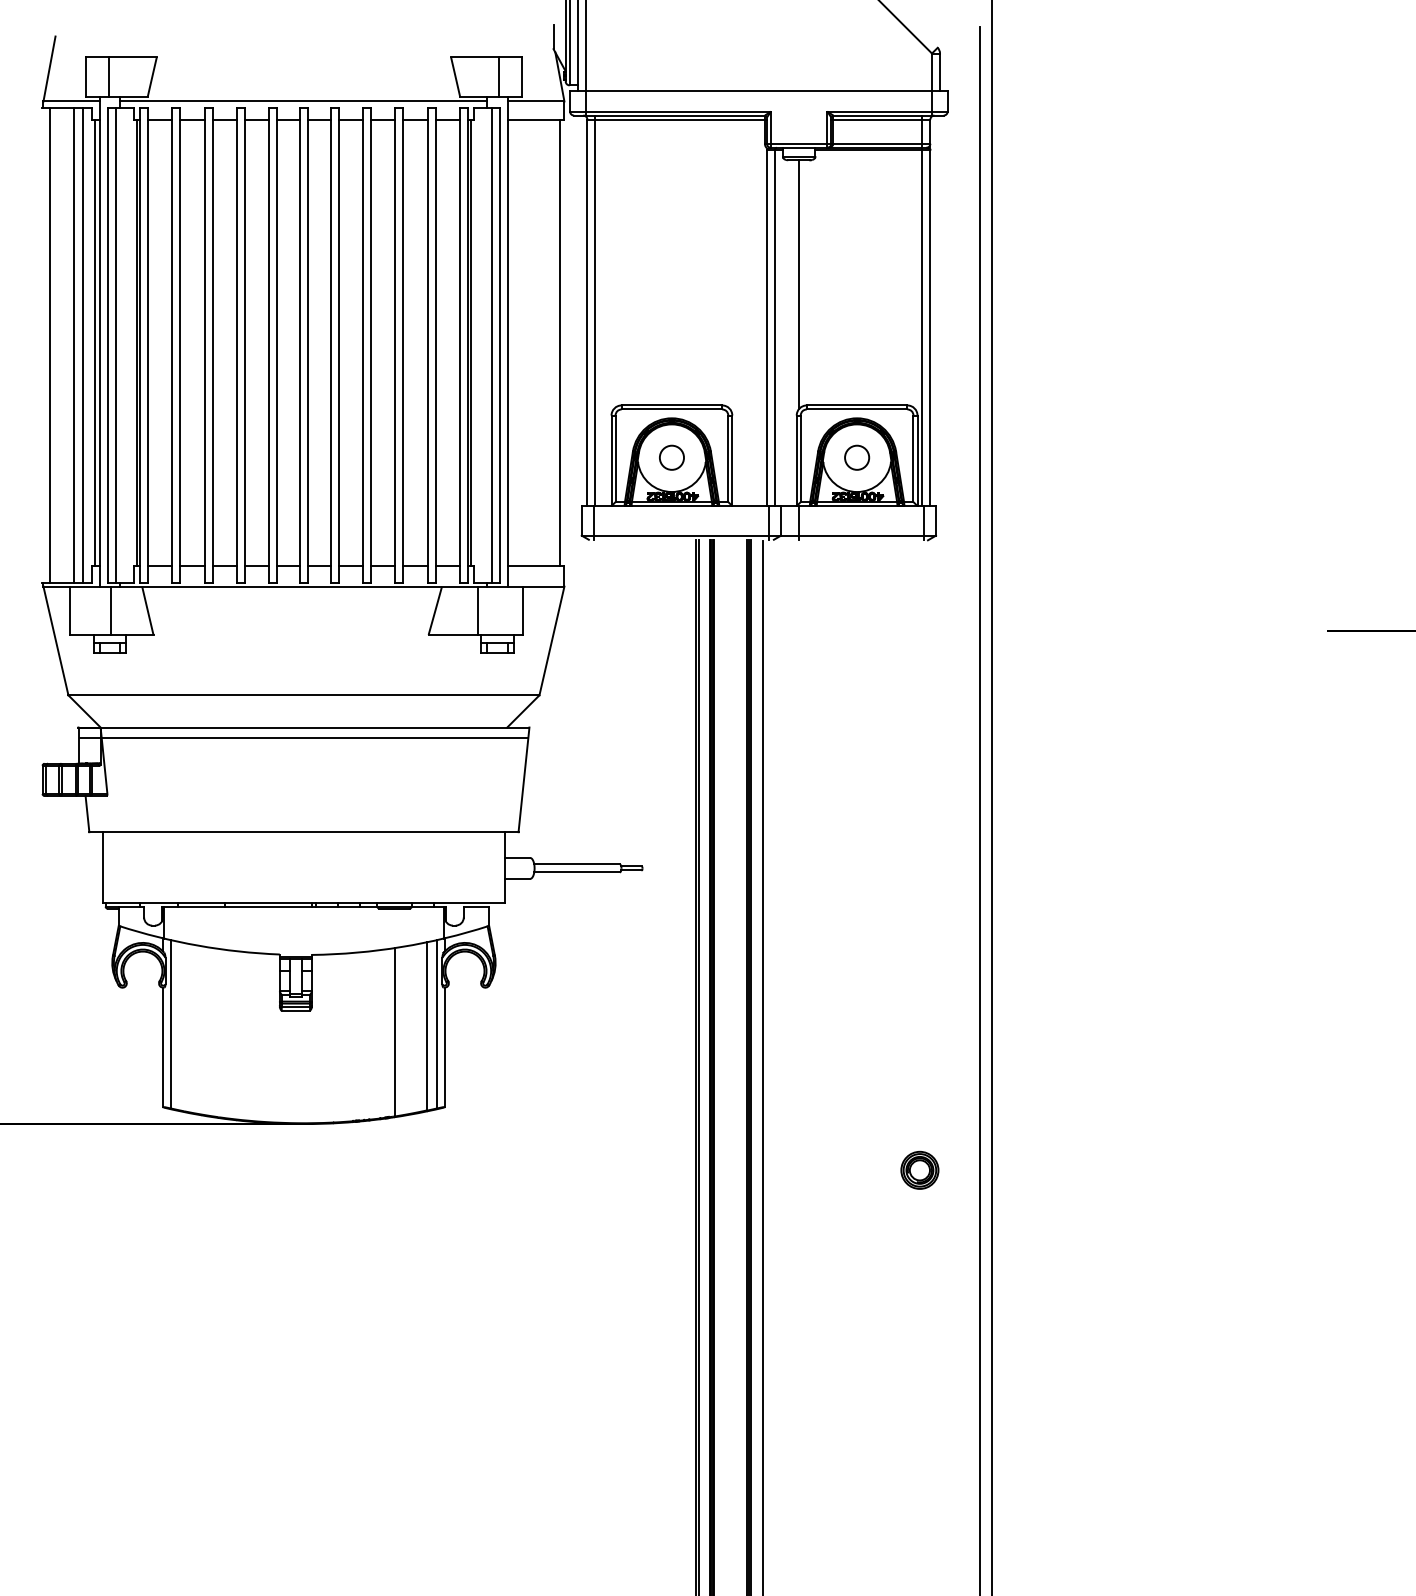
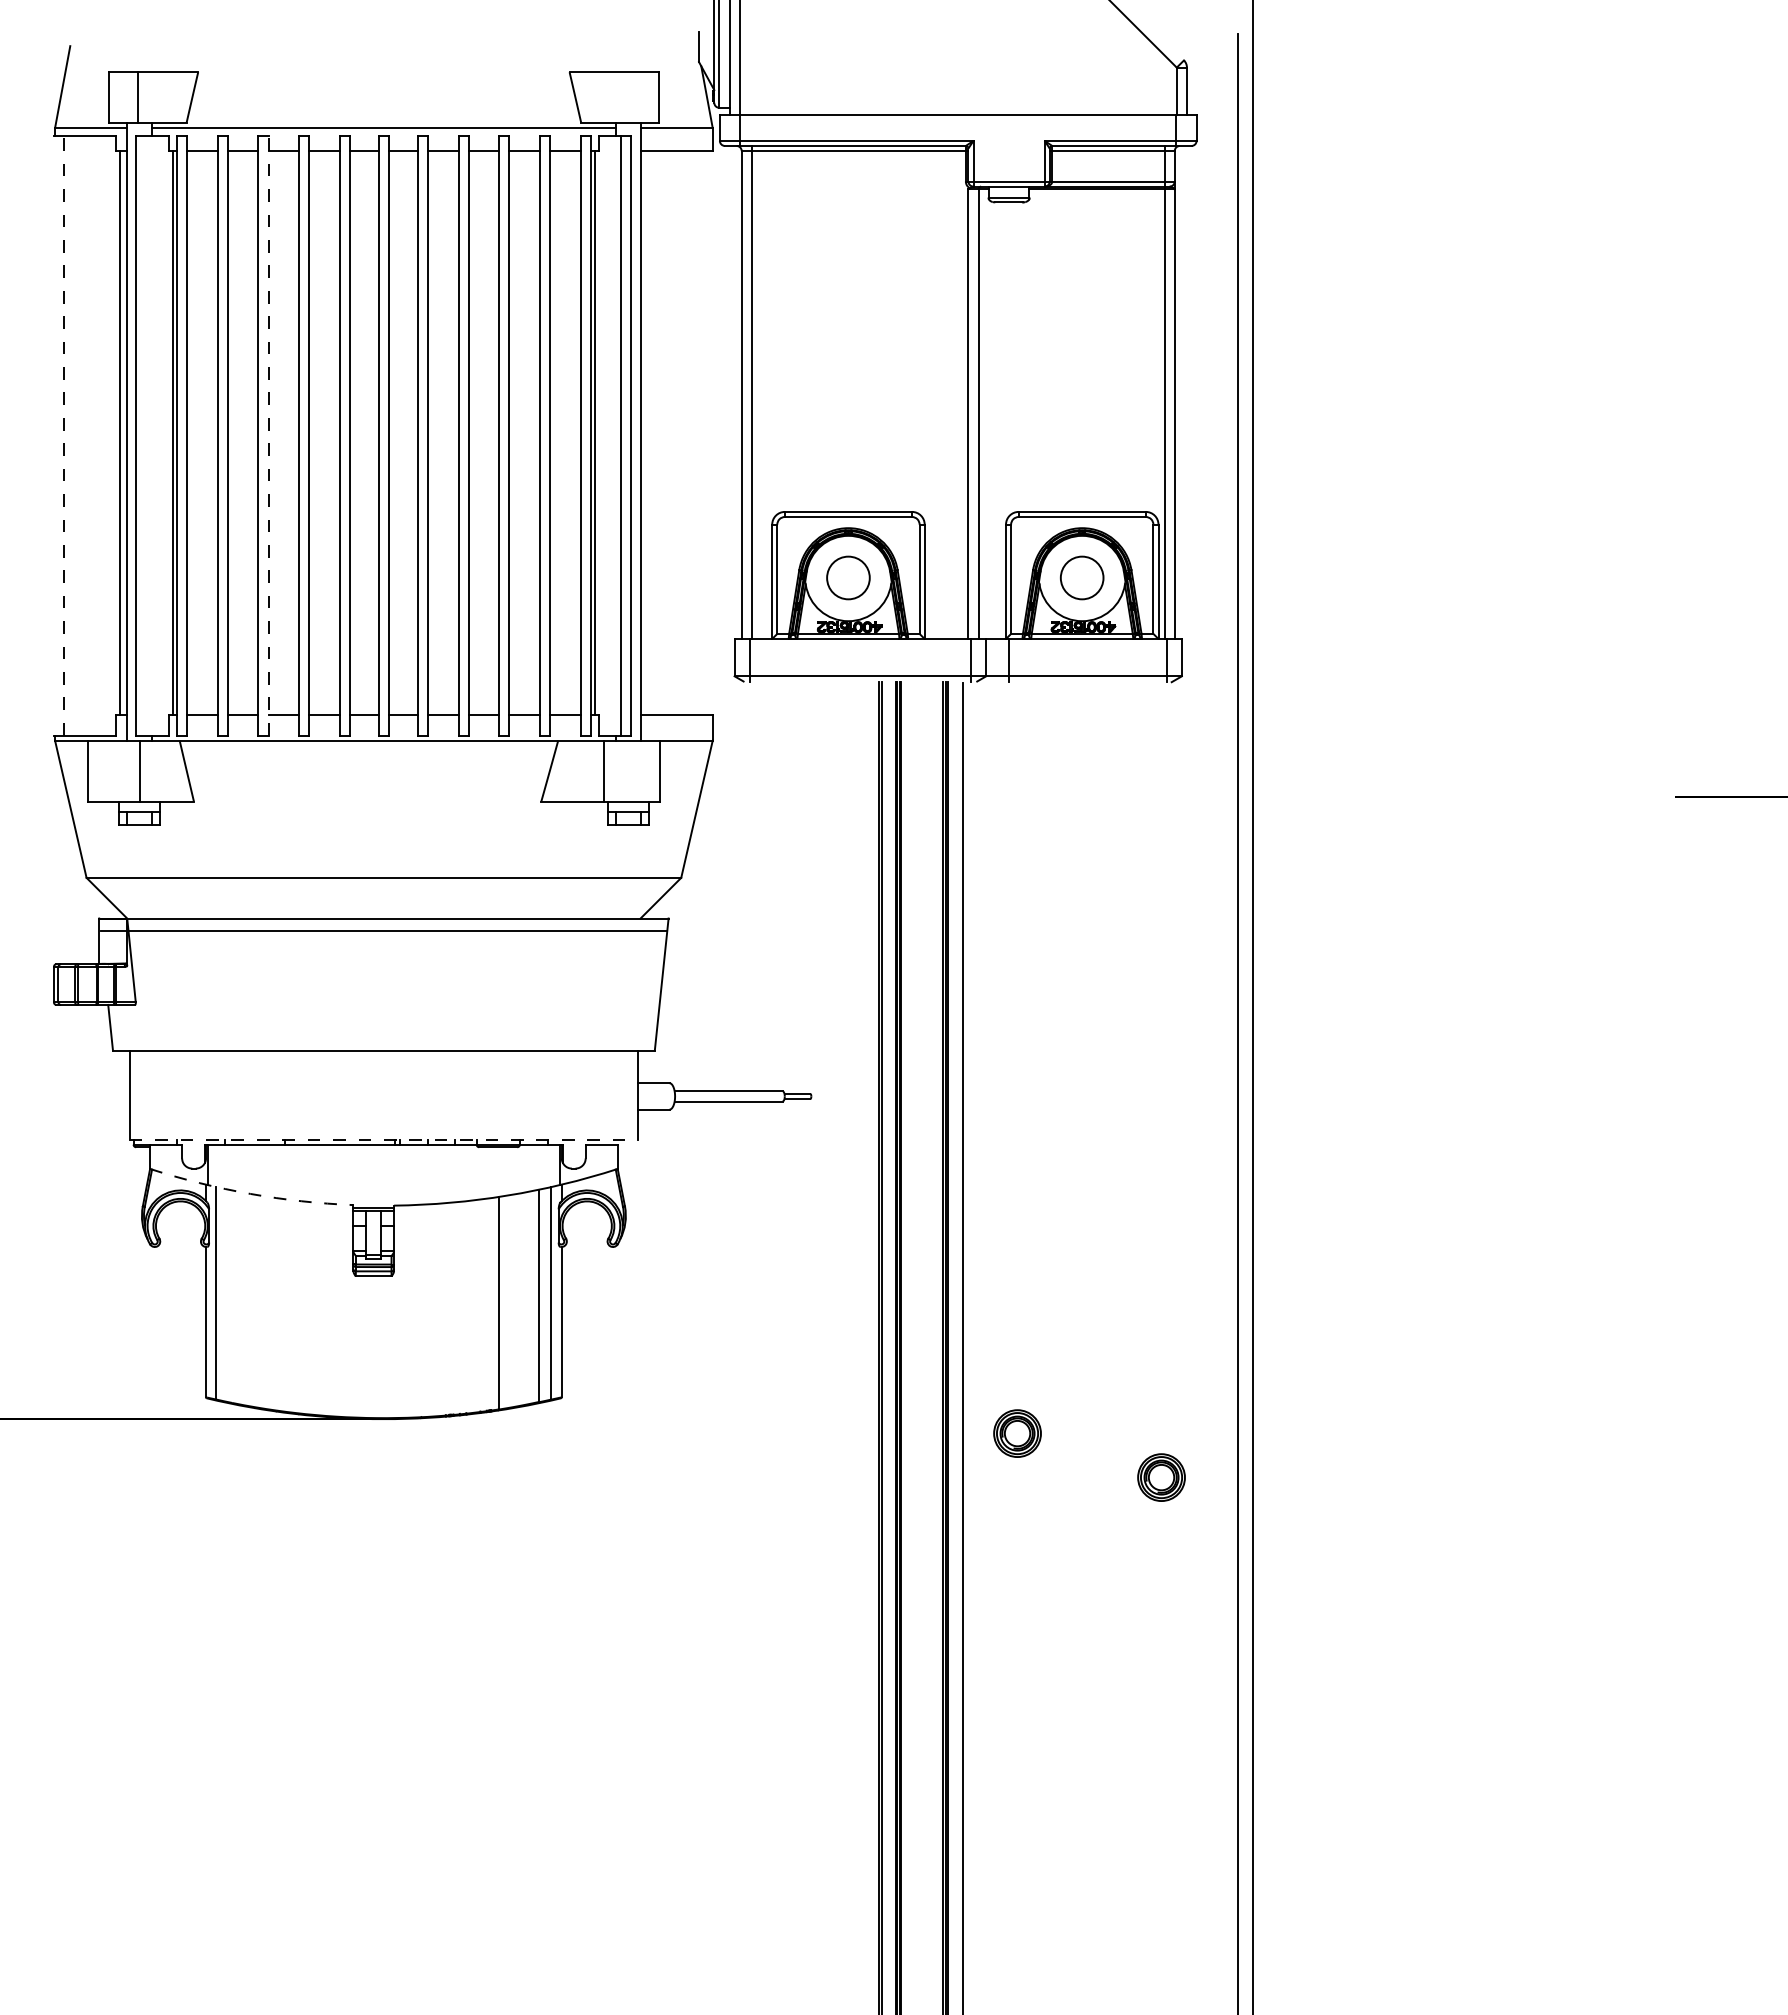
line: (499, 77) -> (630, 97), removed
line: (799, 284) -> (1009, 359), removed
line: (559, 343) -> (706, 433), removed
line: (50, 344) -> (63, 435), solid -> dashed
line: (74, 344) -> (94, 435), removed
line: (82, 344) -> (104, 435), removed
line: (115, 344) -> (146, 435), removed
line: (212, 344) -> (268, 435), solid -> dashed
circle: (671, 457) -> (848, 577), size x1.4
circle: (857, 457) -> (1082, 577), size x1.4
line: (304, 902) -> (384, 1139), solid -> dashed
arc: (198, 945) -> (250, 1193), solid -> dashed
part: (805, 1135) -> (1017, 1433), added

